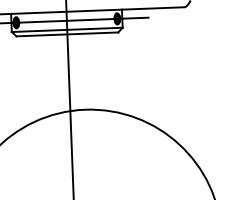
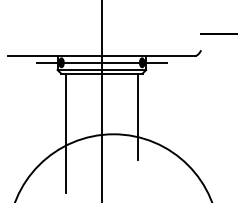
line: (115, 86) -> (138, 116), added
line: (24, 109) -> (65, 132), added

